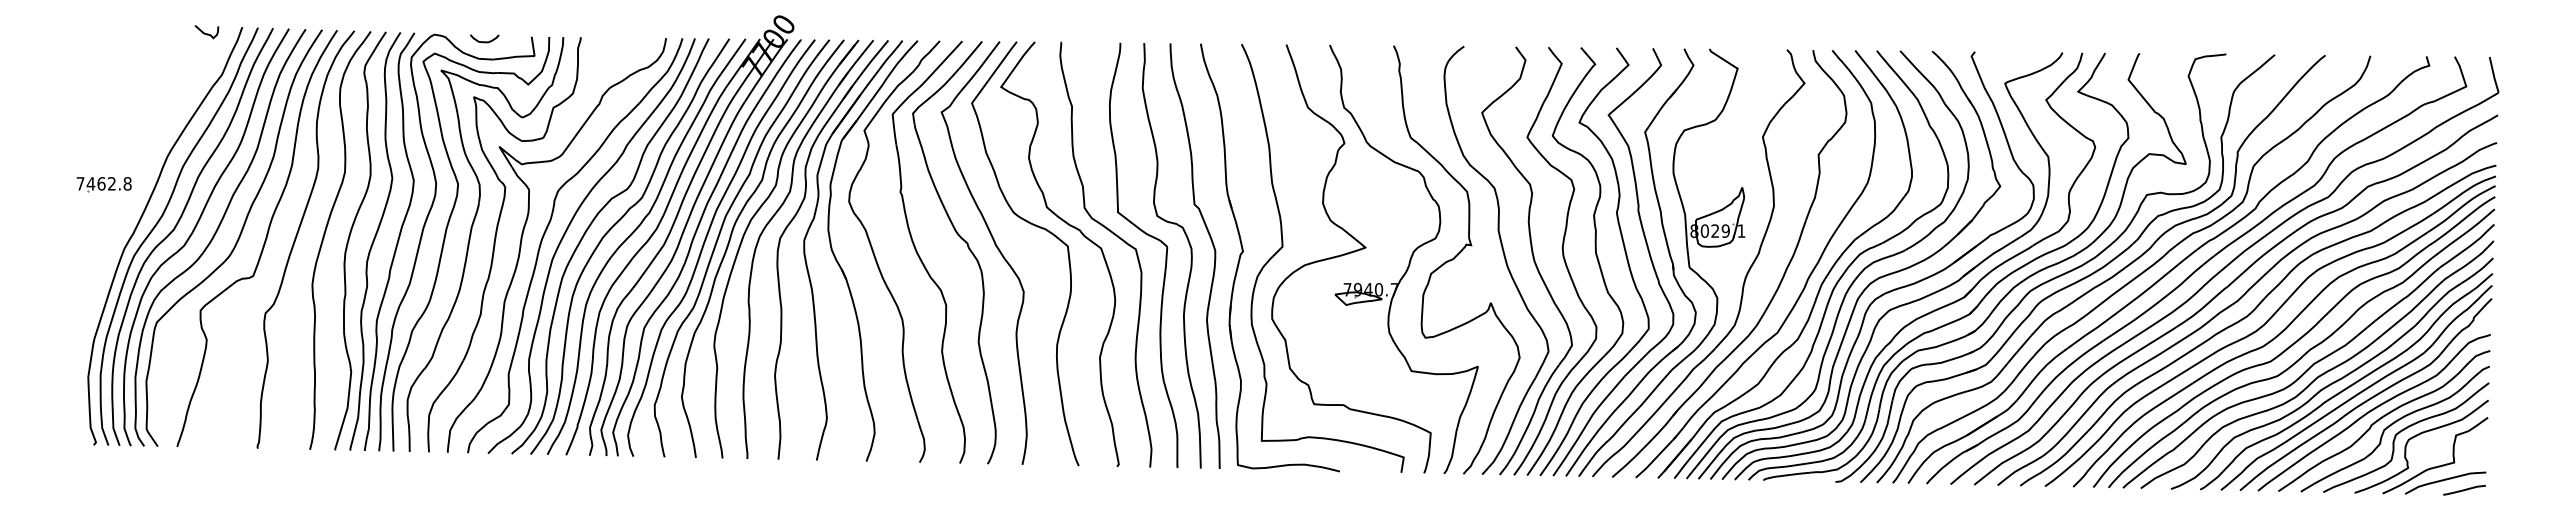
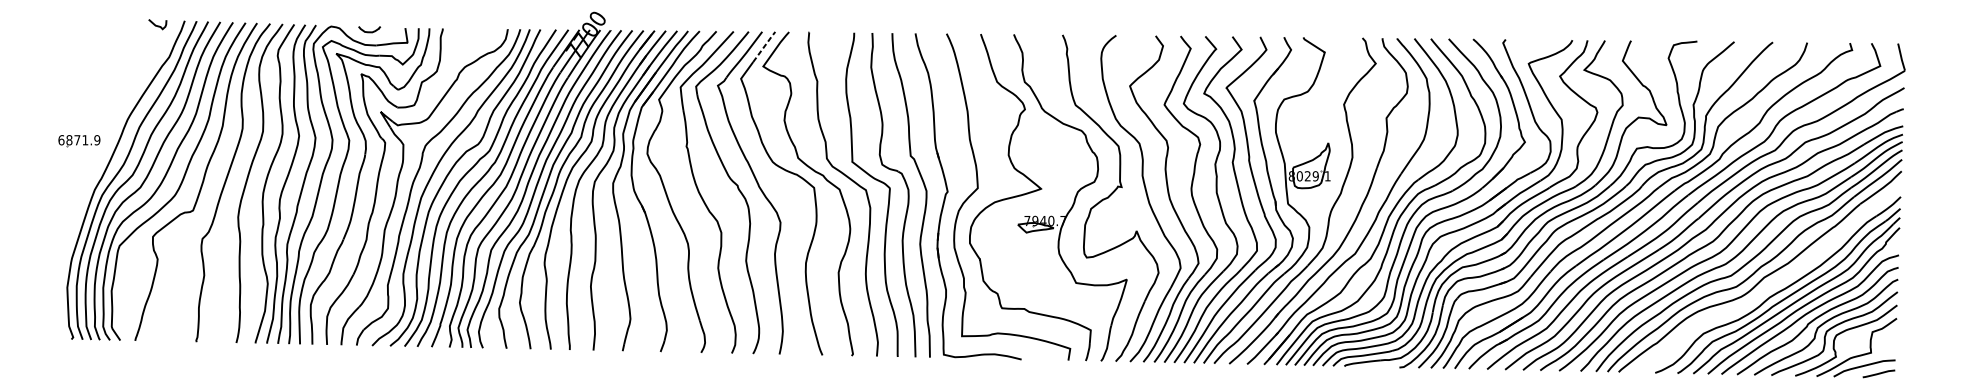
line: (1003, 60) -> (765, 46), solid -> dashed
text: (103, 183) -> (78, 139), 7462.8 -> 6871.9
part: (2323, 372) -> (1771, 284), removed

